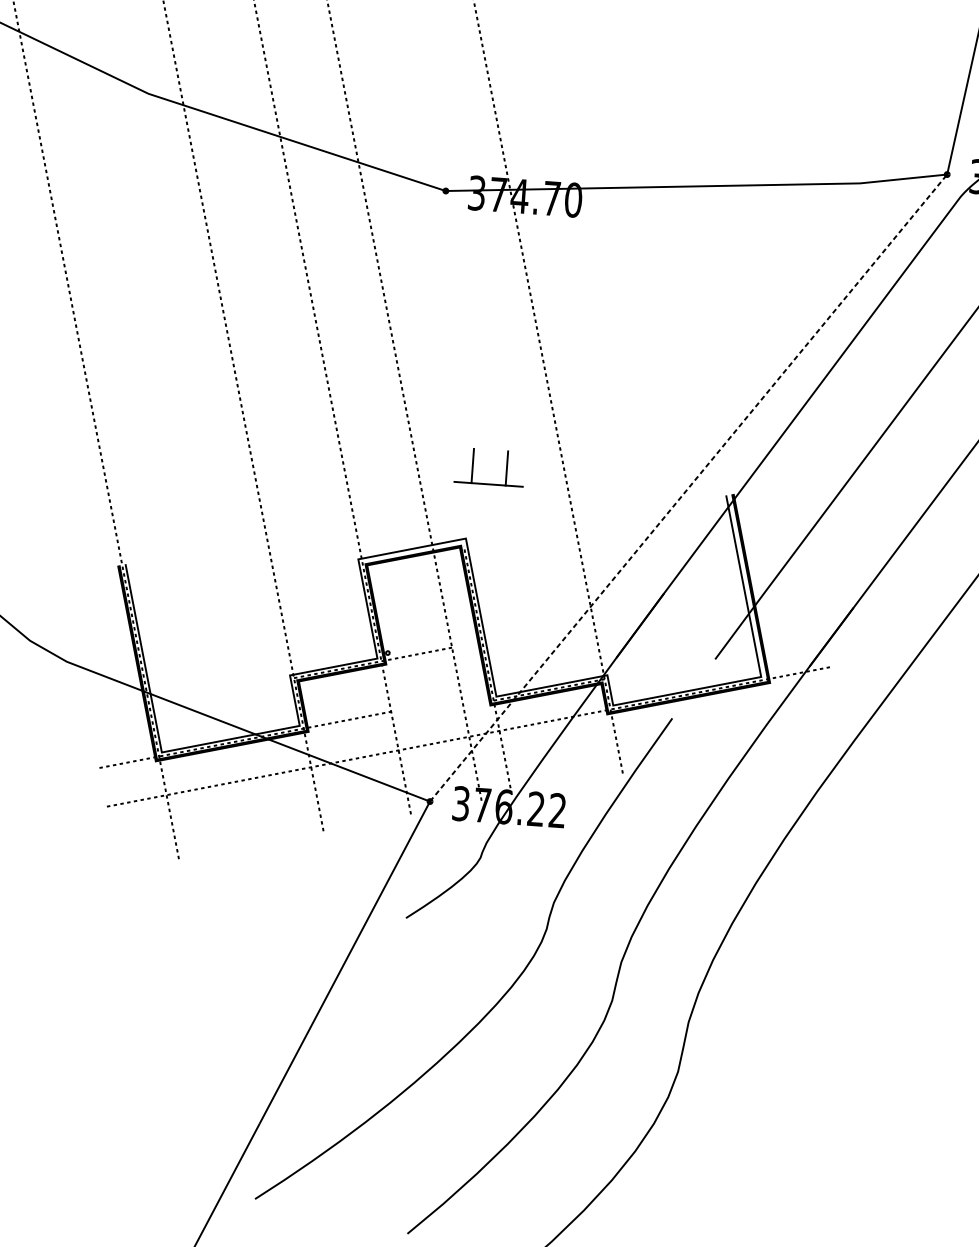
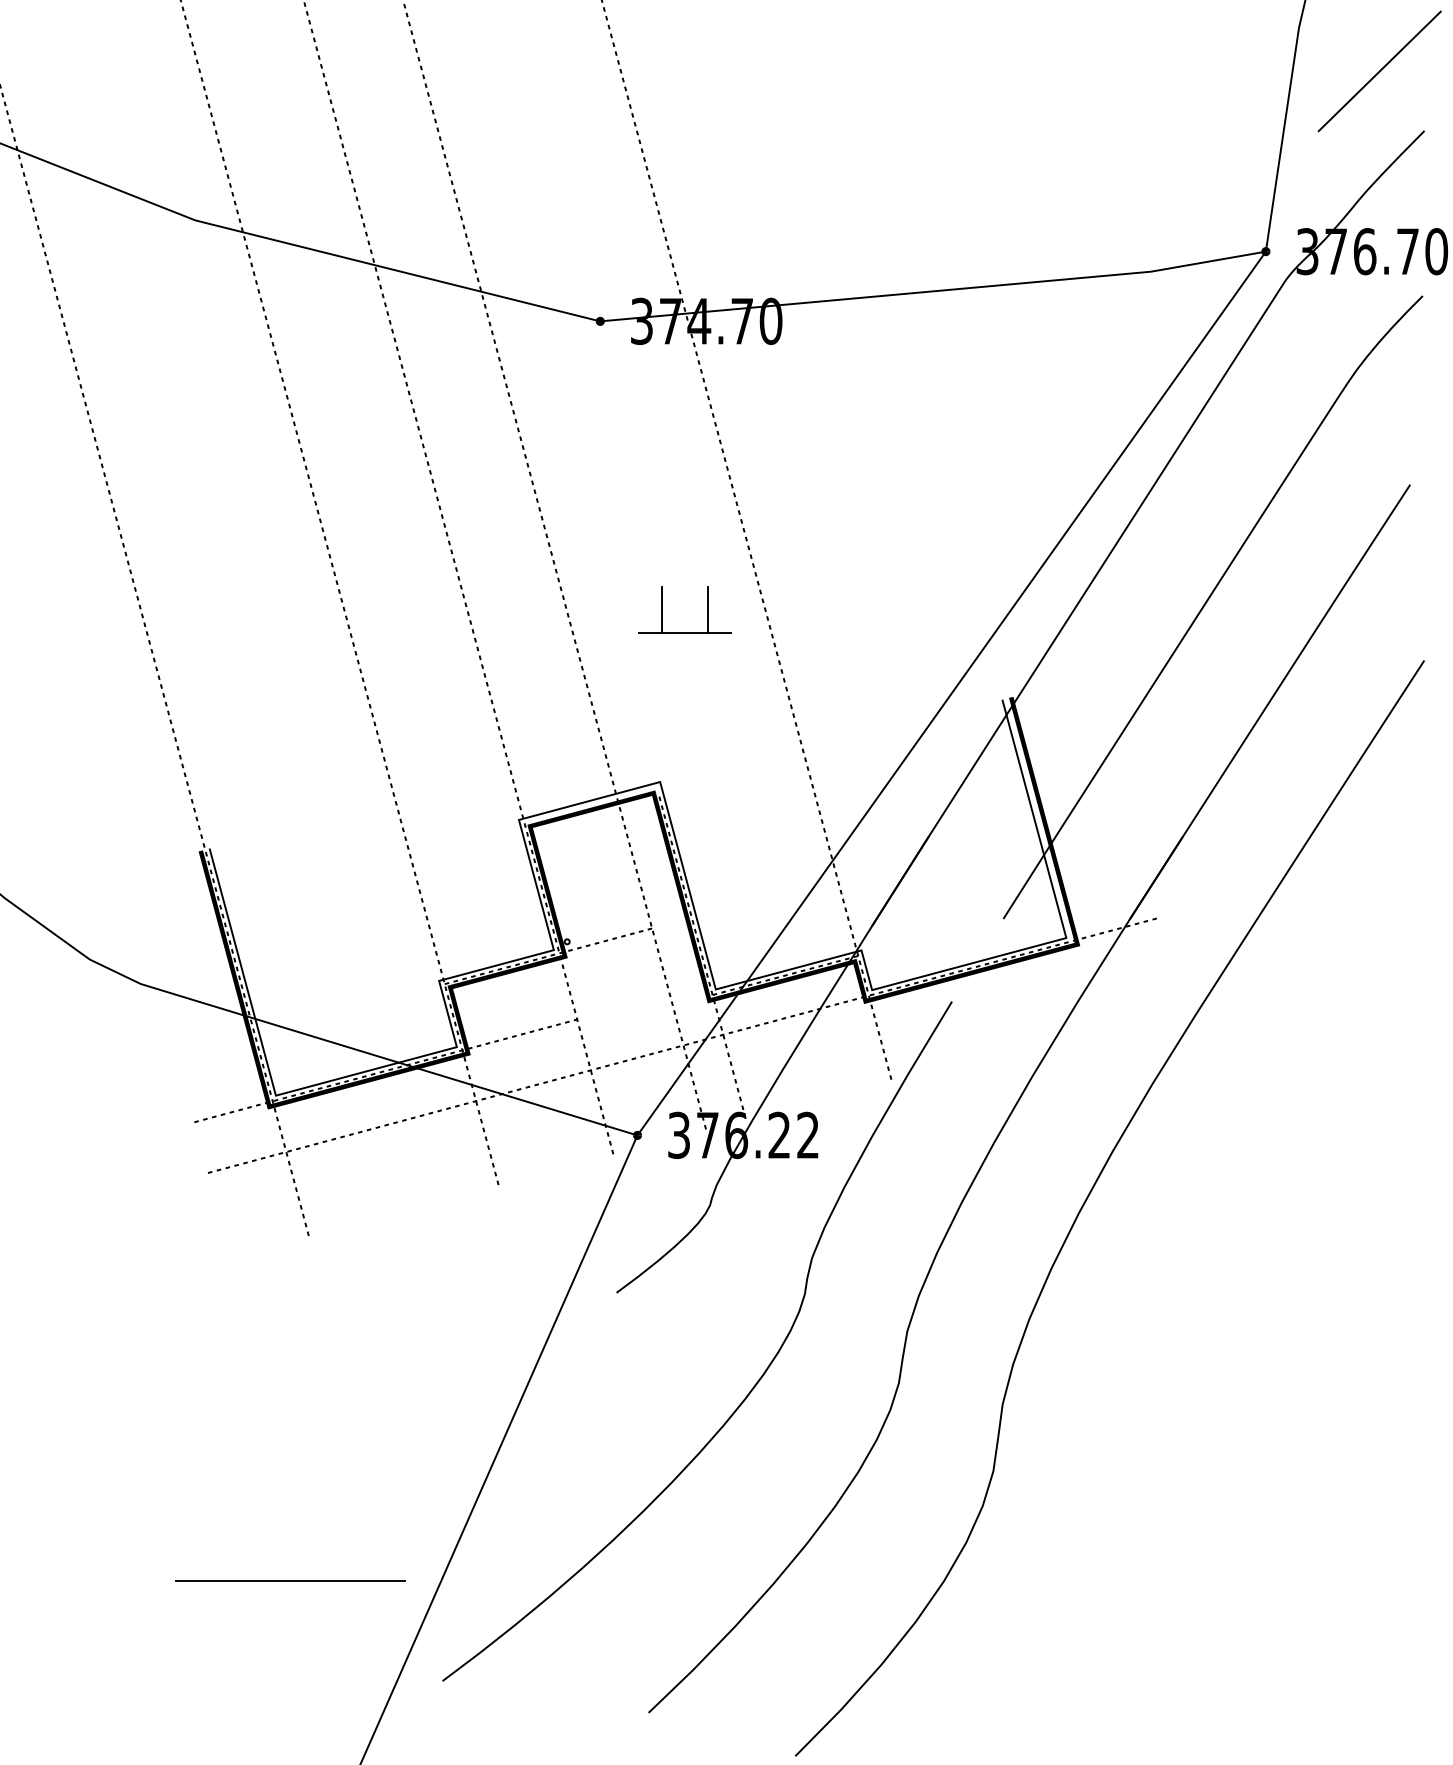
part: (472, 465) -> (662, 609), moved
line: (688, 488) -> (951, 693), dashed -> solid
line: (146, 1116) -> (290, 1581), added

